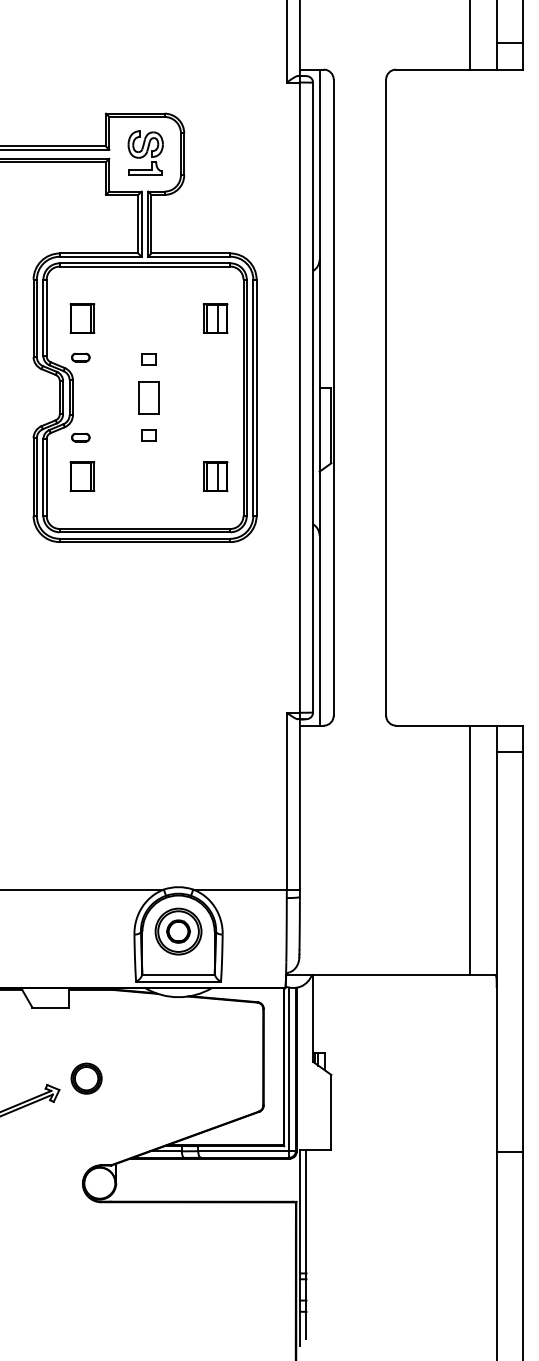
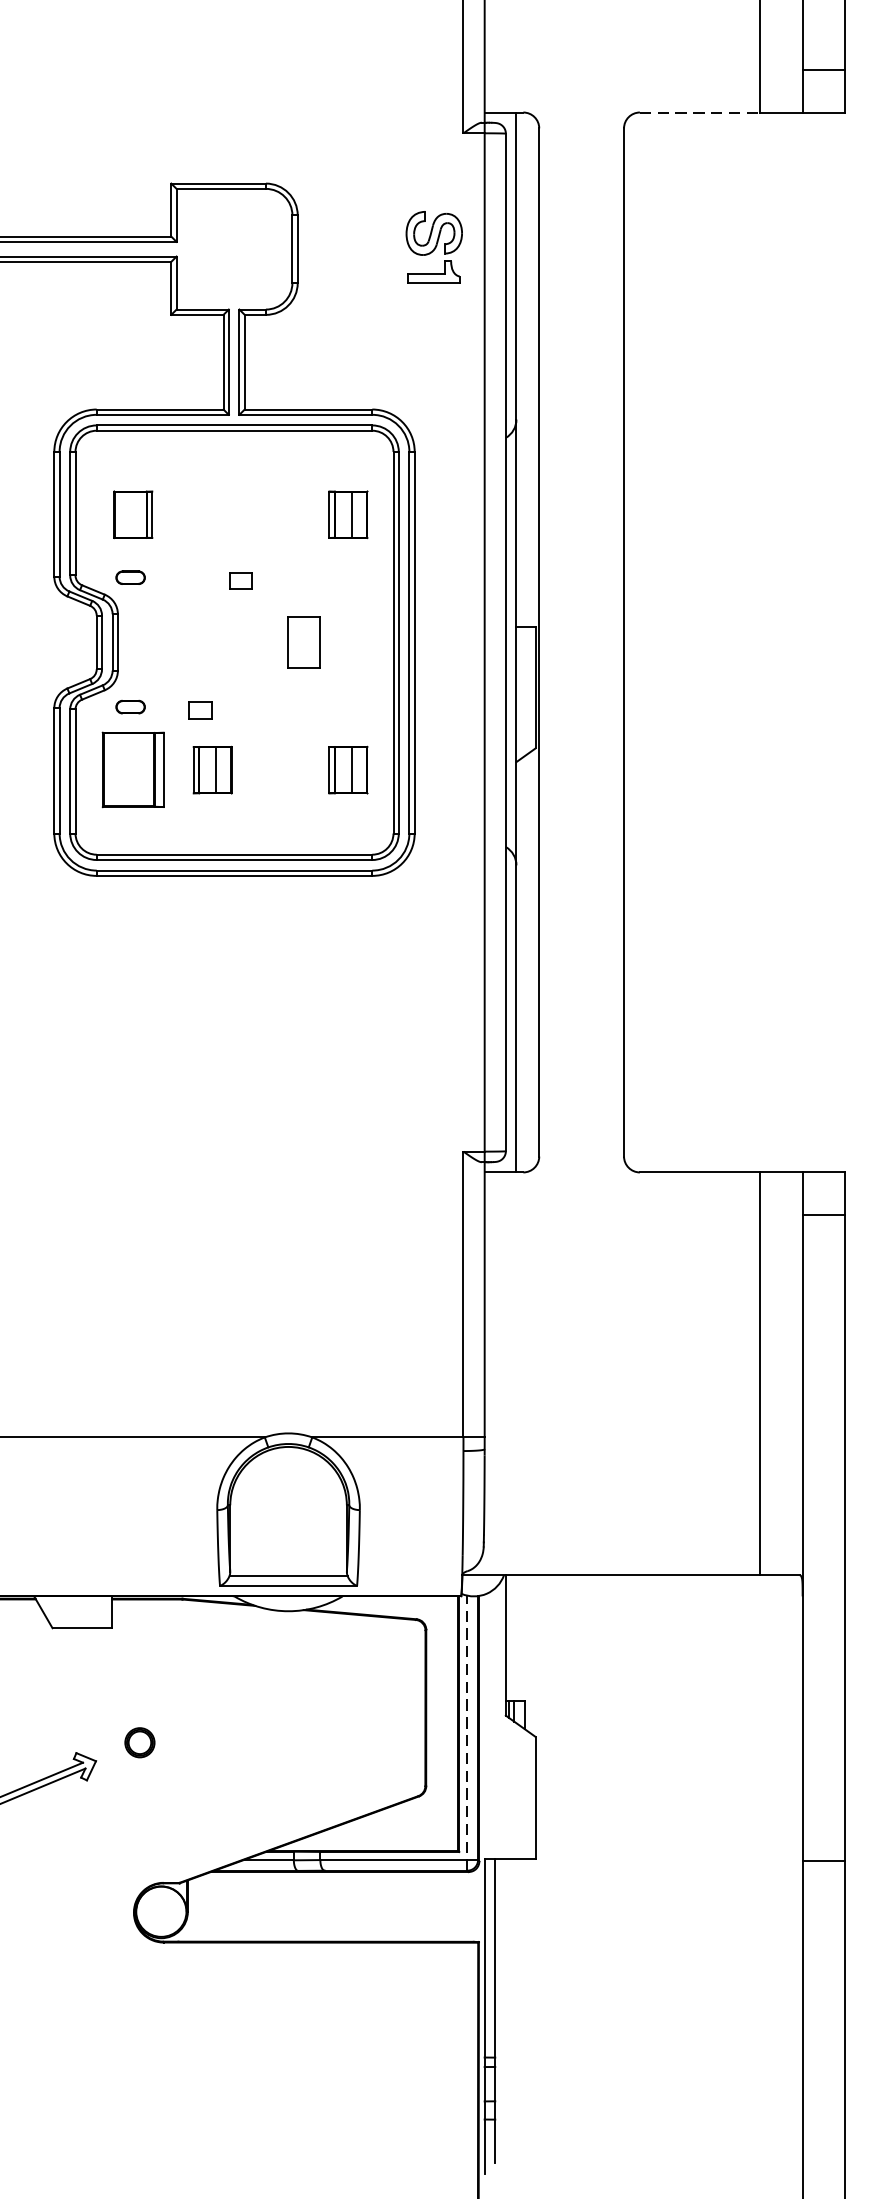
line: (433, 69) -> (700, 112), solid -> dashed
part: (145, 152) -> (433, 246), moved
part: (148, 397) -> (303, 642), moved
part: (148, 435) -> (199, 710), moved
part: (82, 476) -> (133, 769), size x1.6
part: (131, 476) -> (212, 769), added
part: (178, 931) -> (288, 1505), removed
line: (289, 1072) -> (467, 1732), solid -> dashed
part: (86, 1078) -> (139, 1742), size x0.6

